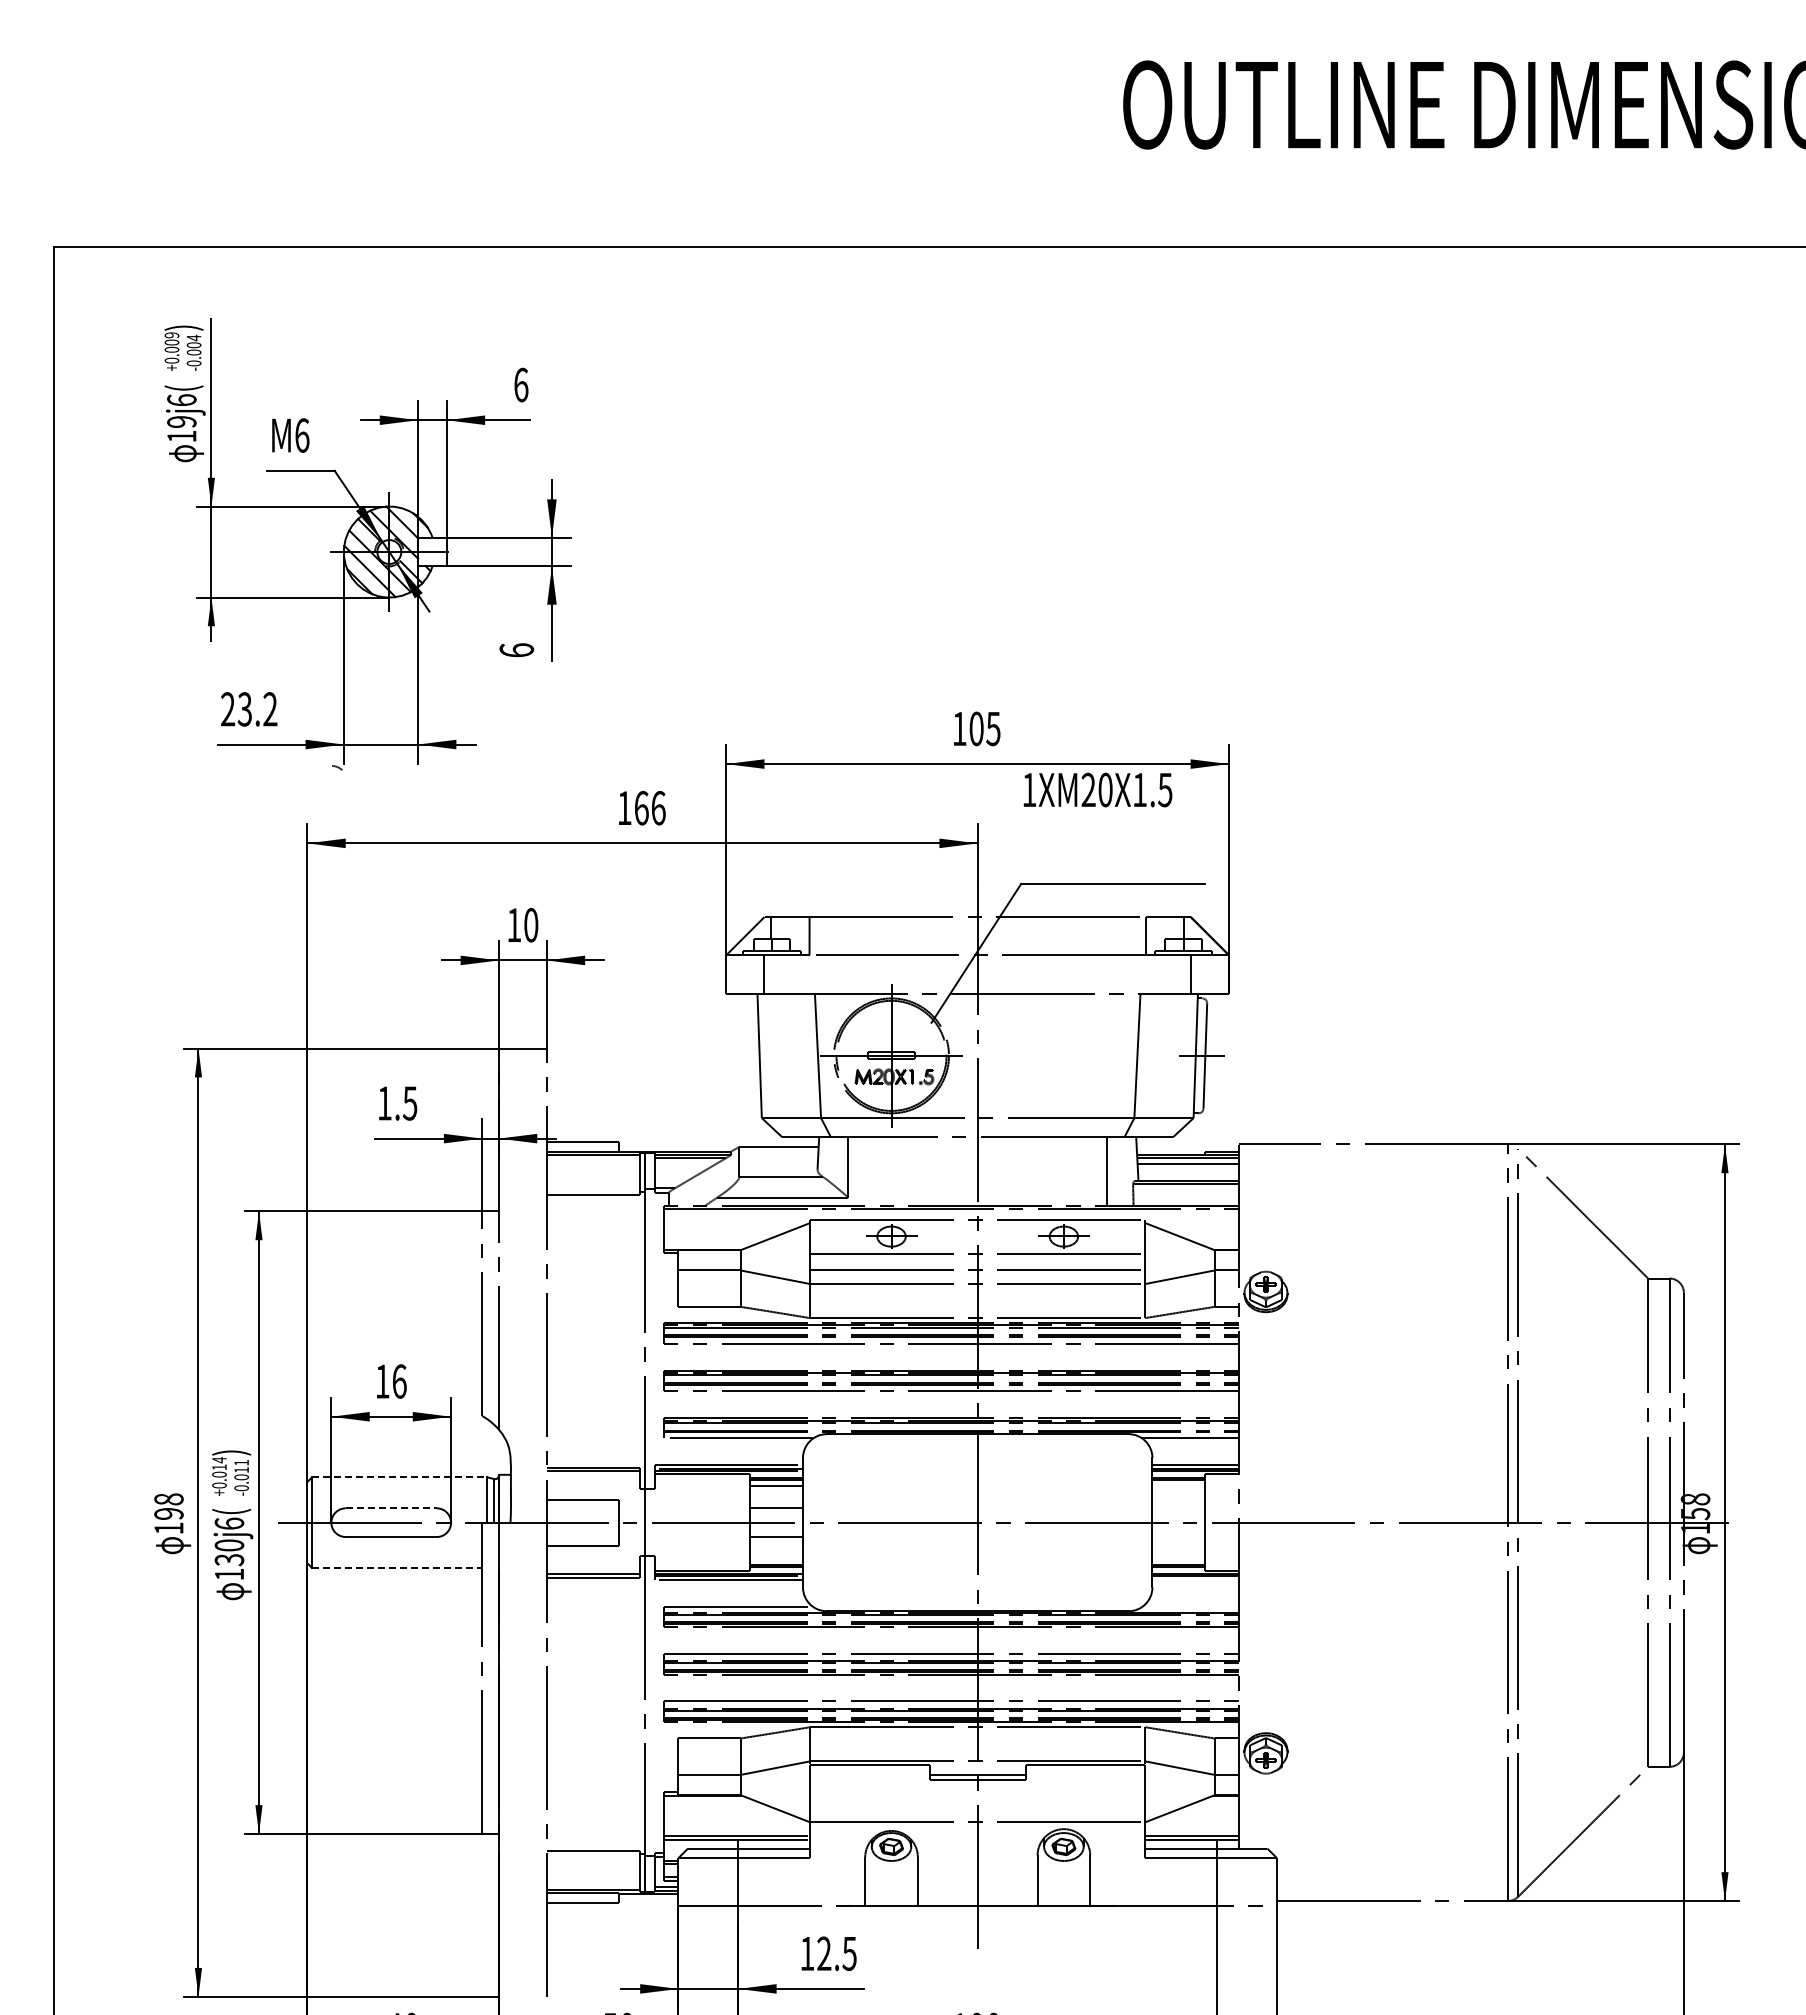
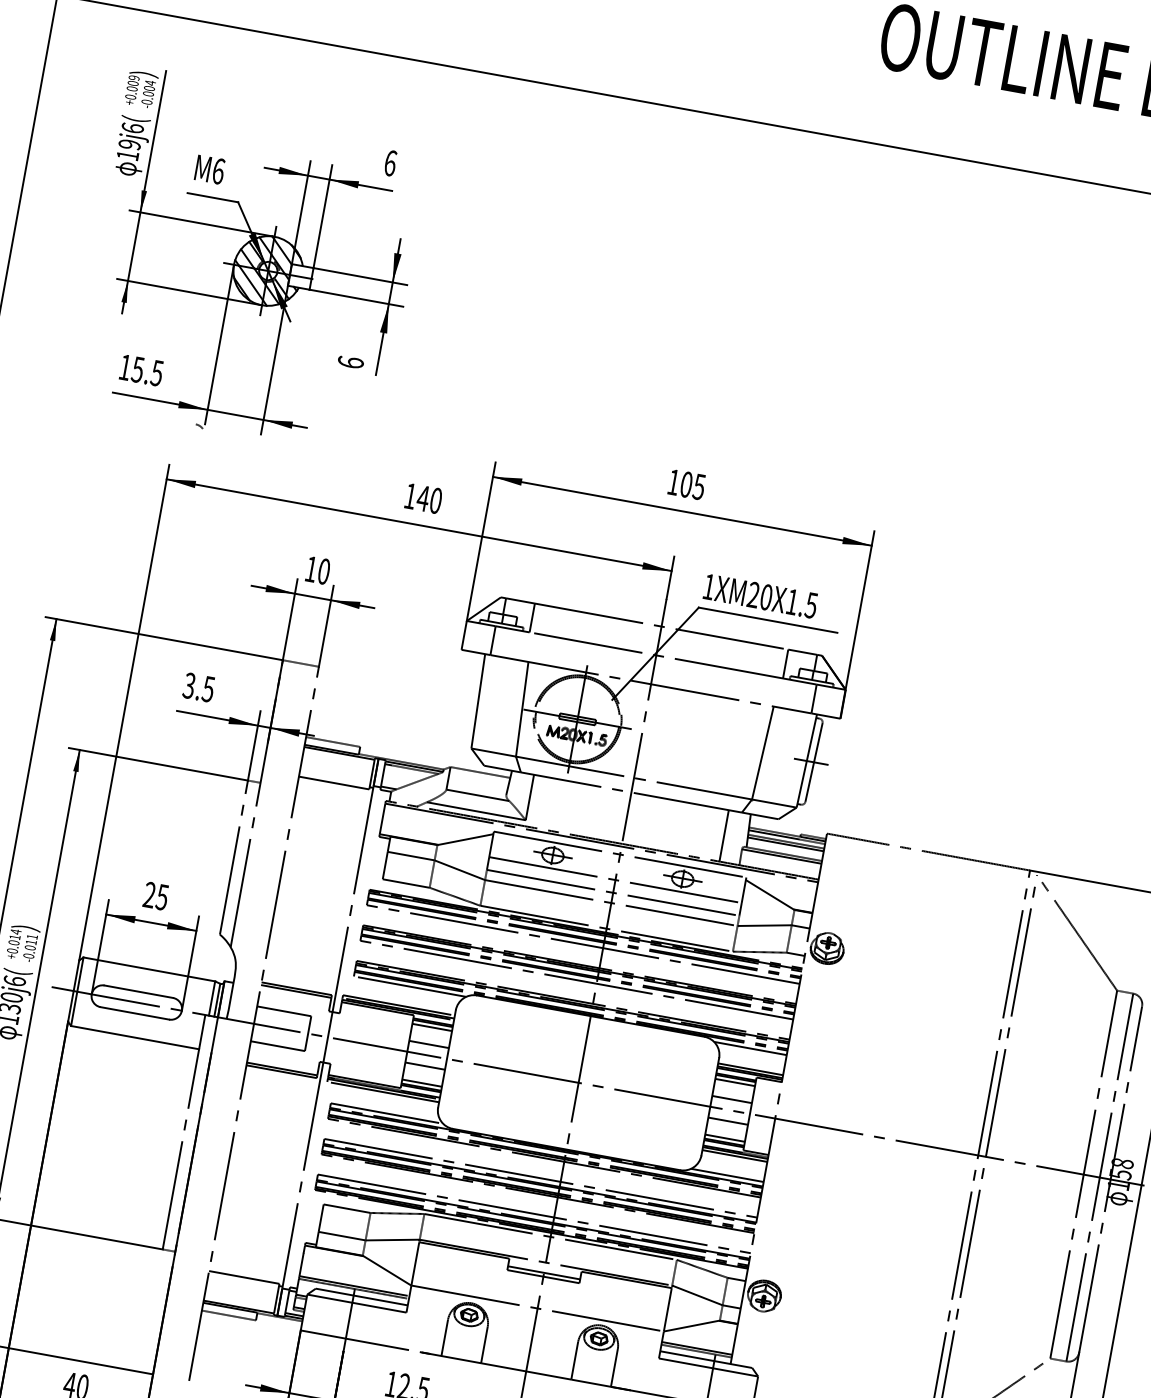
text: (249, 709) -> (141, 370), 23.2 -> 15.5
text: (1097, 789) -> (760, 595), moved
text: (649, 807) -> (429, 499), 166 -> 140
text: (384, 1103) -> (189, 685), 1.5 -> 3.5
line: (1187, 1167) -> (785, 843), added
text: (390, 1381) -> (155, 896), 16 -> 25
line: (400, 1477) -> (149, 969), dashed -> solid
line: (1178, 1485) -> (735, 1082), added
line: (391, 1508) -> (138, 991), dashed -> solid
line: (1178, 1508) -> (731, 1099), added
line: (1178, 1537) -> (727, 1121), added
line: (776, 1559) -> (422, 1083), added
line: (1178, 1559) -> (724, 1138), added
line: (397, 1568) -> (135, 1037), dashed -> solid
line: (1195, 1580) -> (734, 1156), added
line: (1190, 1606) -> (727, 1175), added

